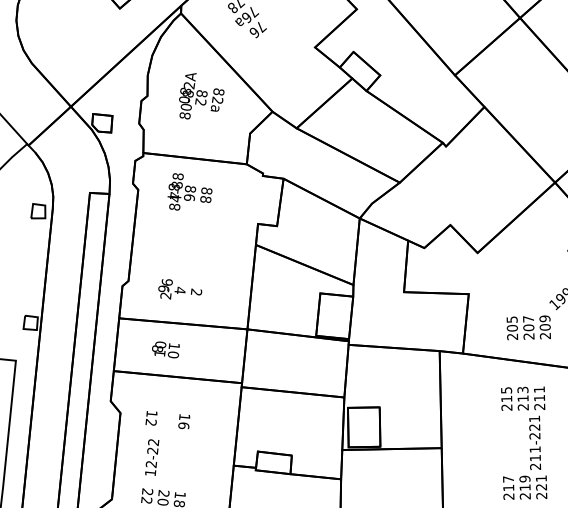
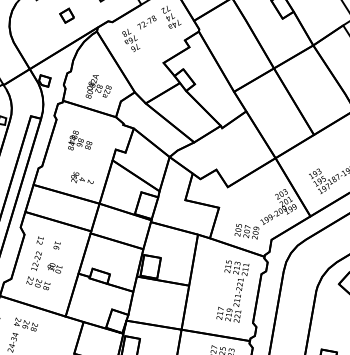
text: (199, 93) -> (98, 86), moved
text: (189, 189) -> (80, 140), moved
text: (179, 286) -> (82, 177), moved
text: (165, 350) -> (54, 268), moved

